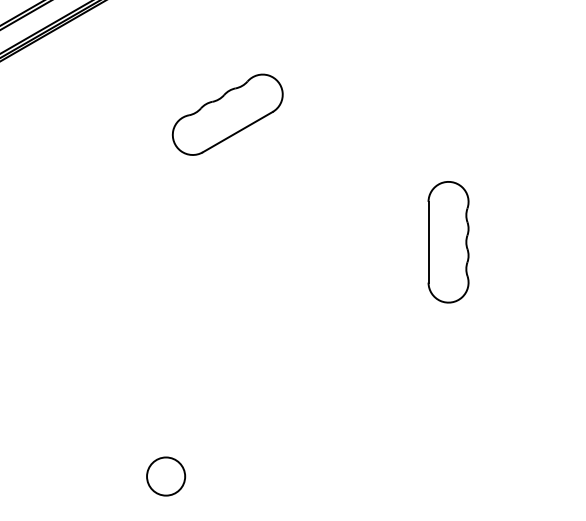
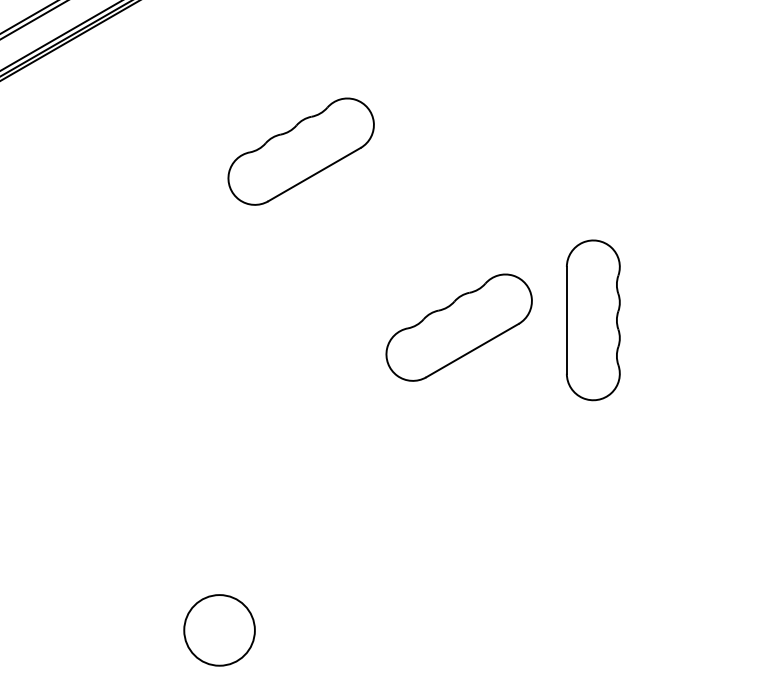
part: (346, 247) -> (458, 327), added
circle: (166, 476) -> (219, 630), size x1.4

